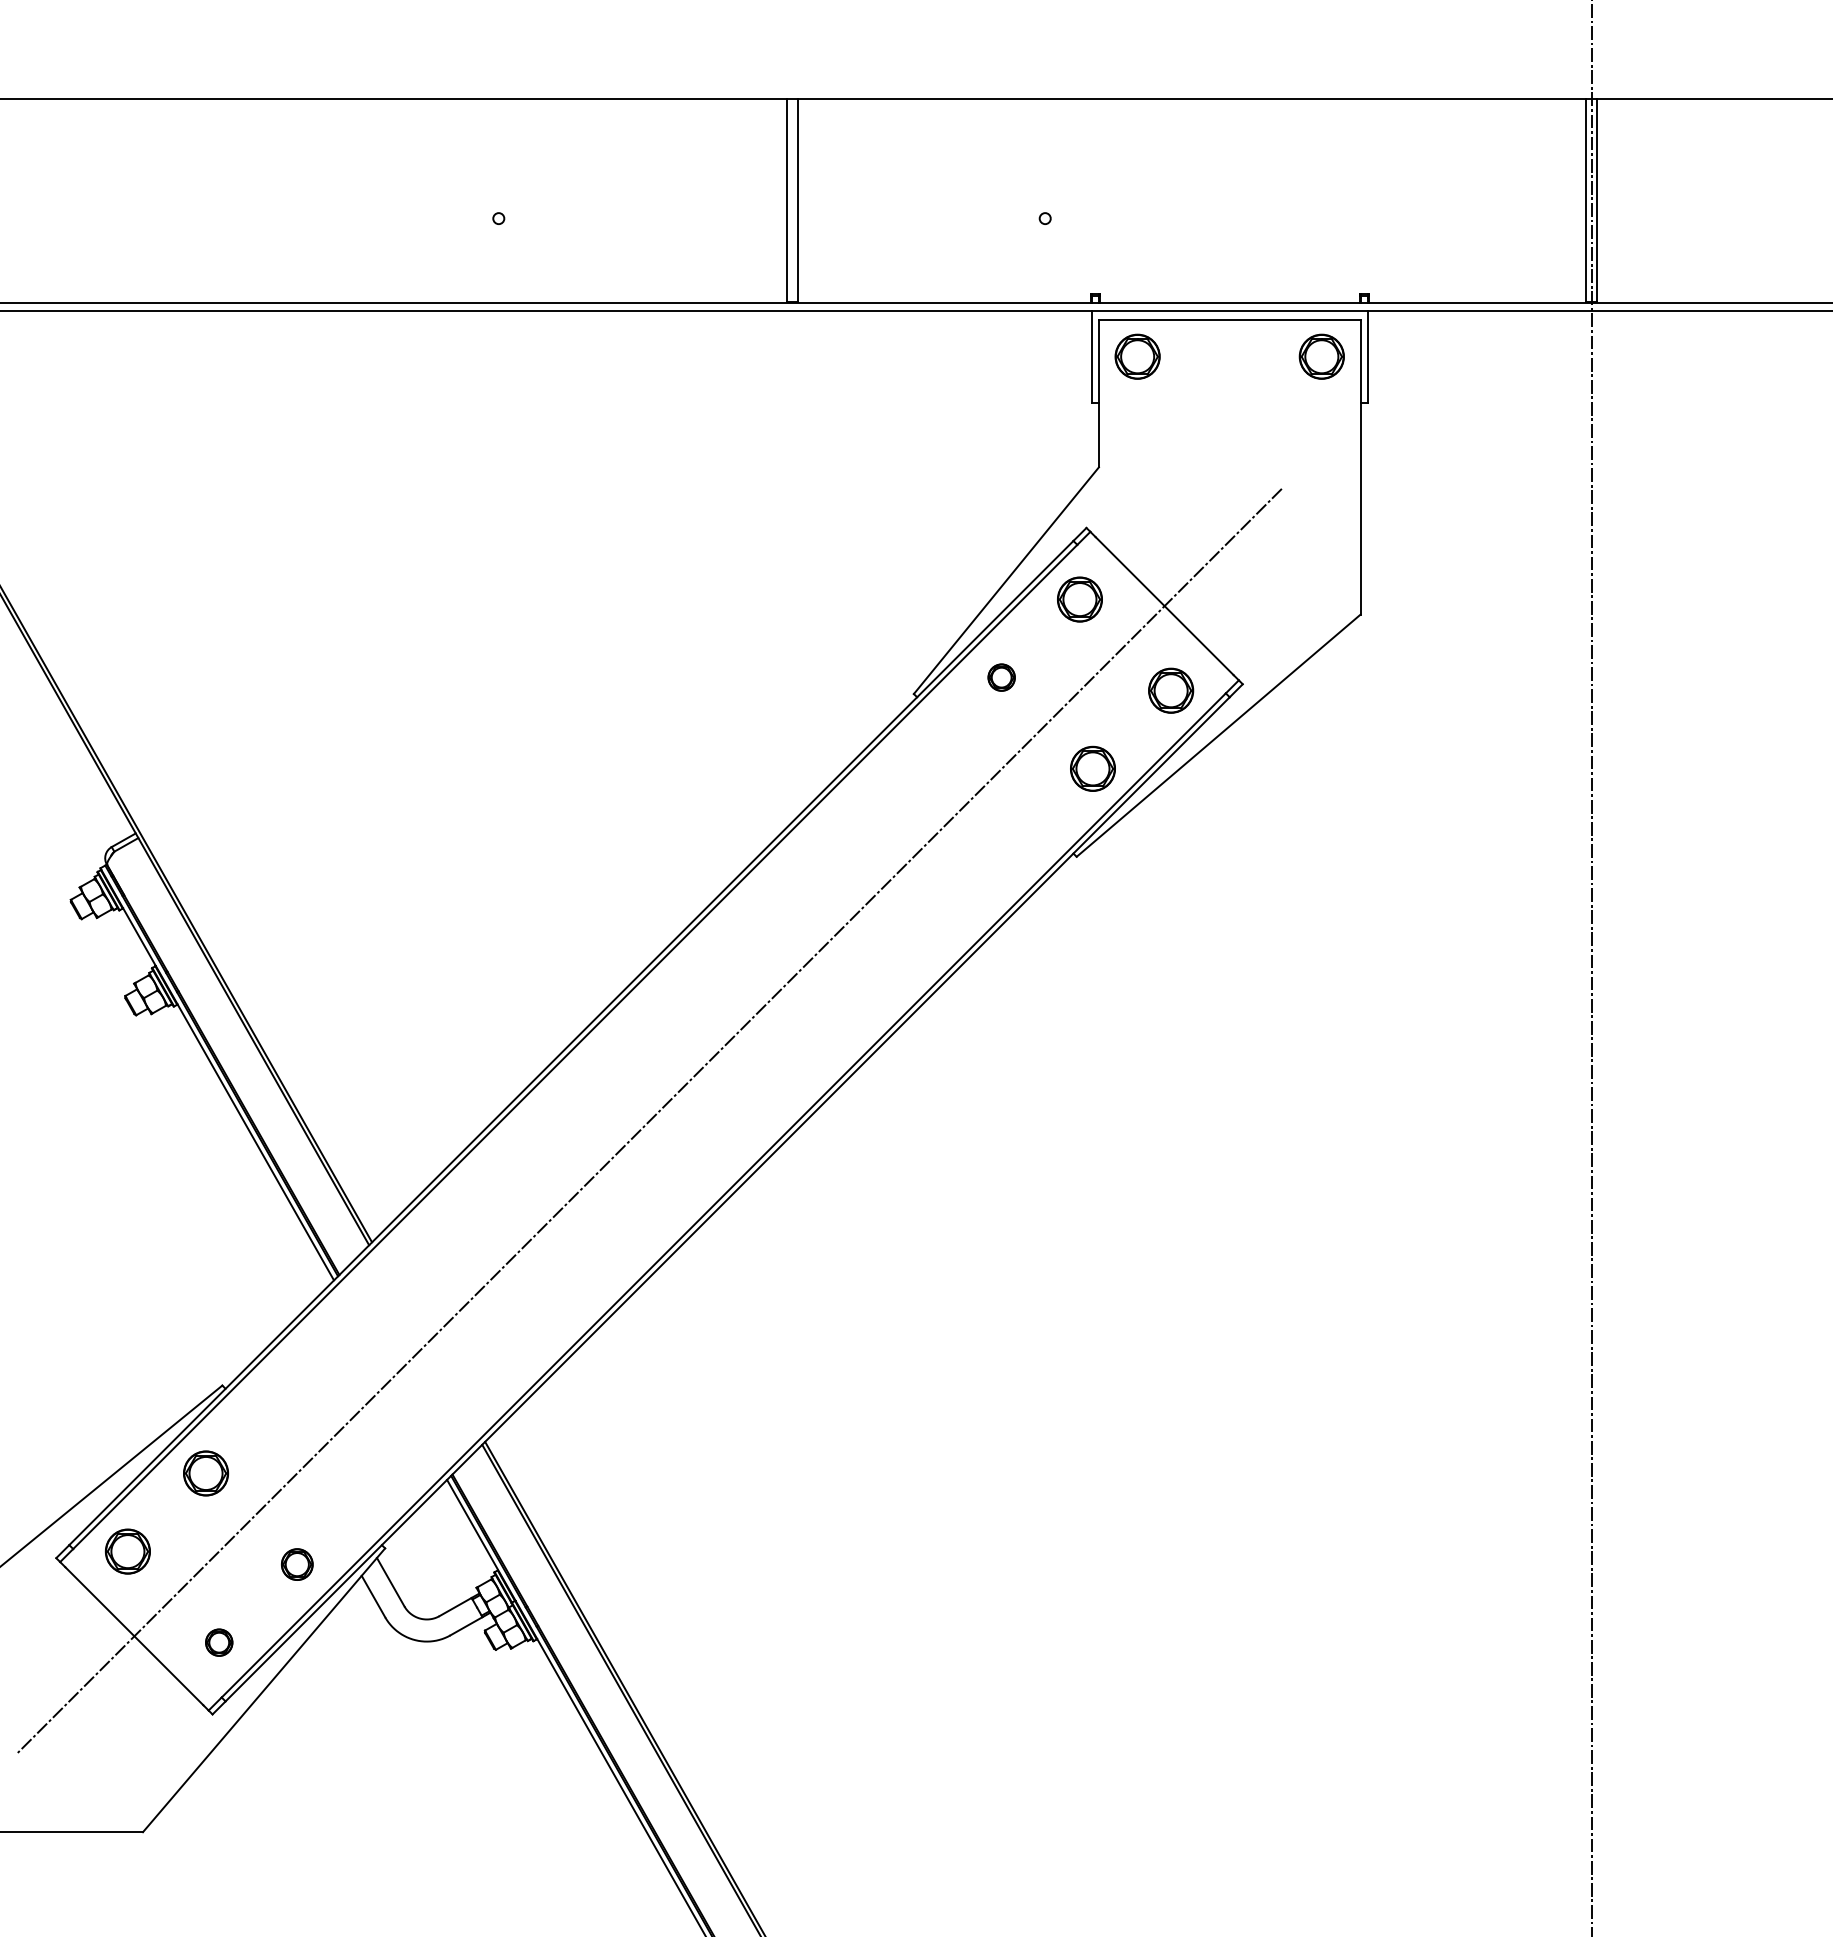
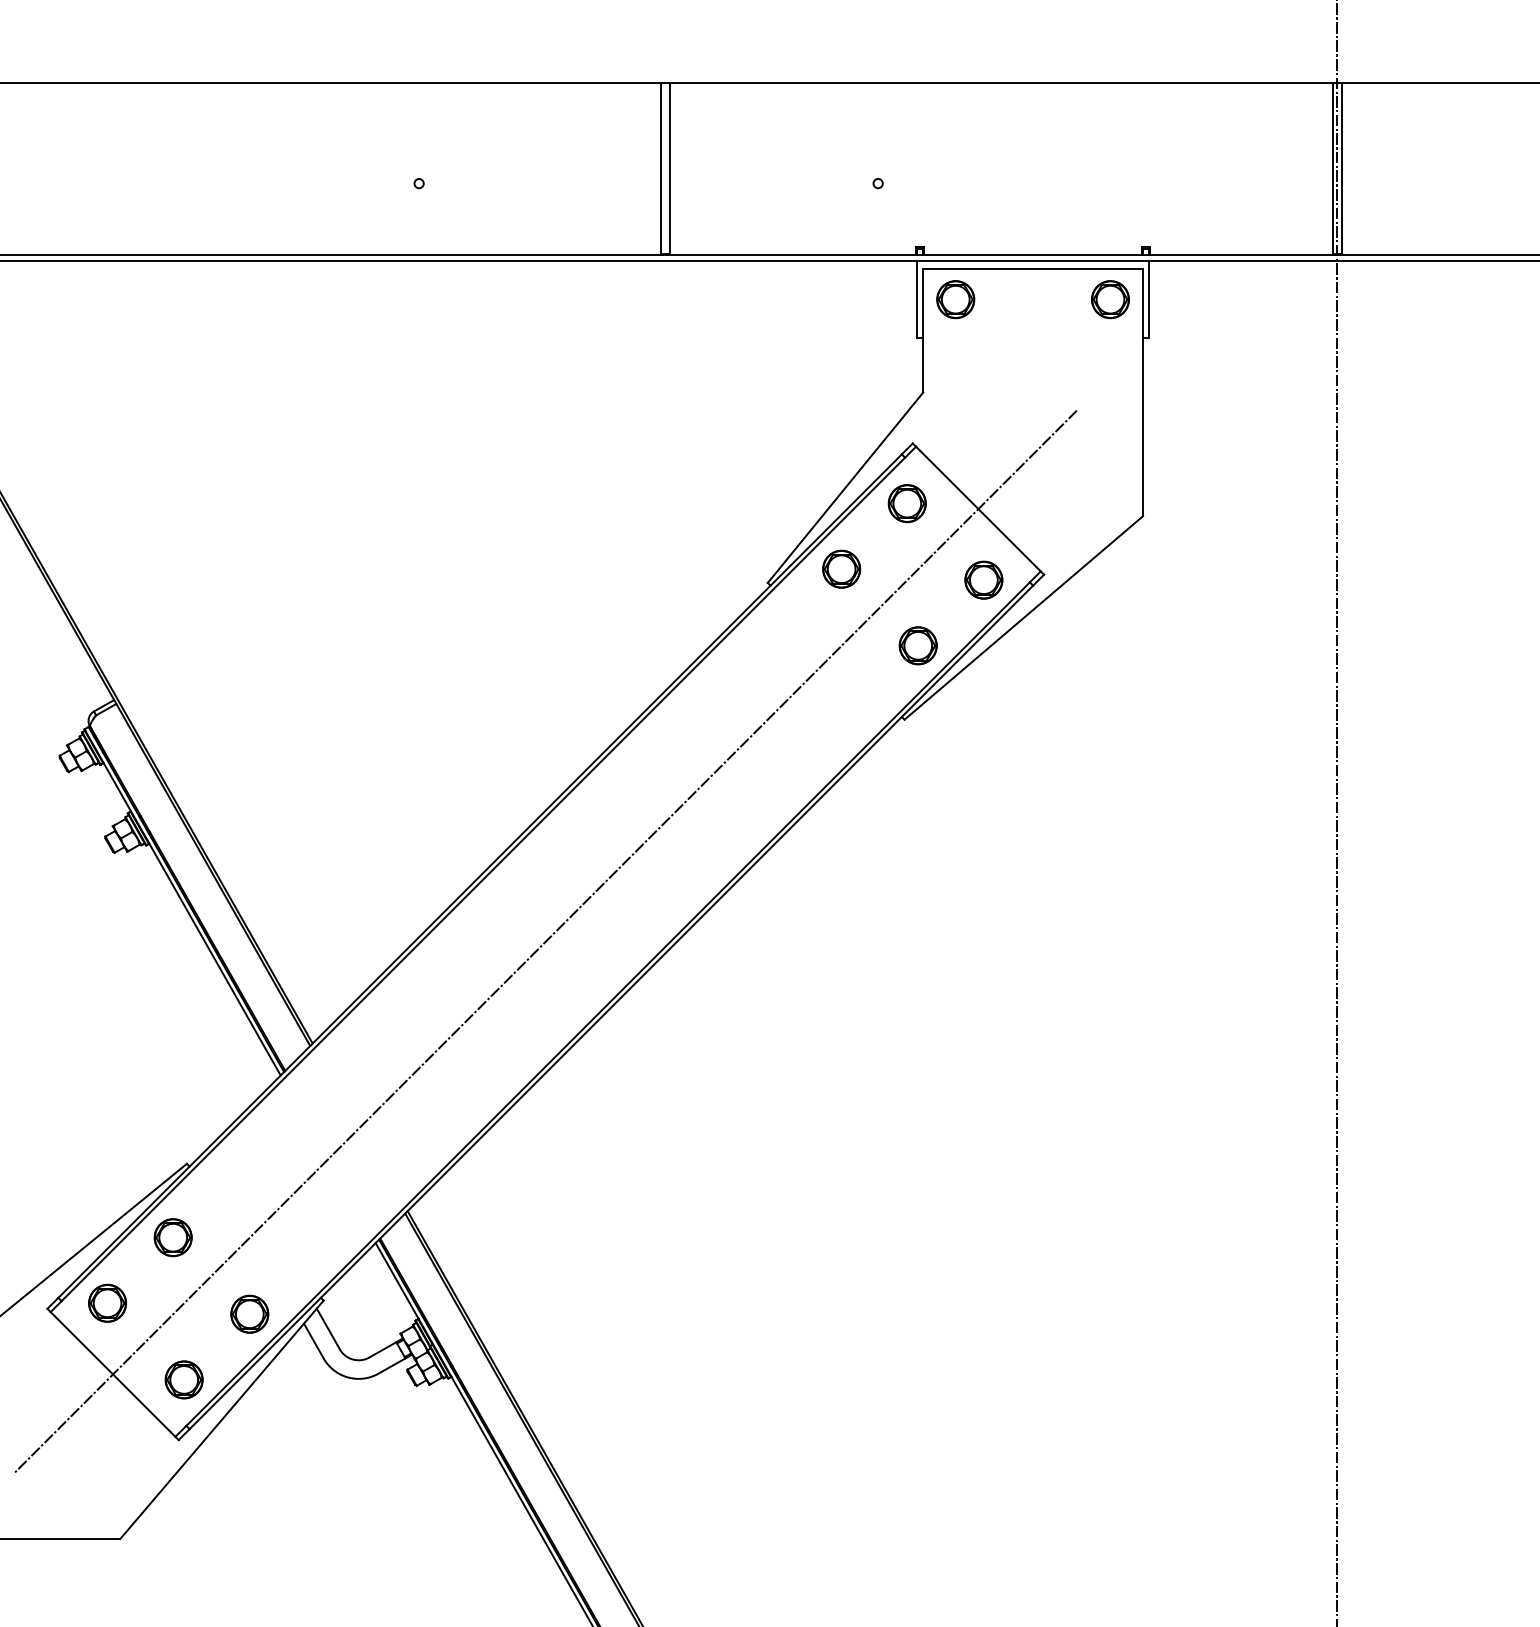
part: (1001, 677) -> (841, 569), size x1.67
part: (297, 1564) -> (250, 1314), size x1.43
part: (219, 1642) -> (184, 1379), size x1.67

